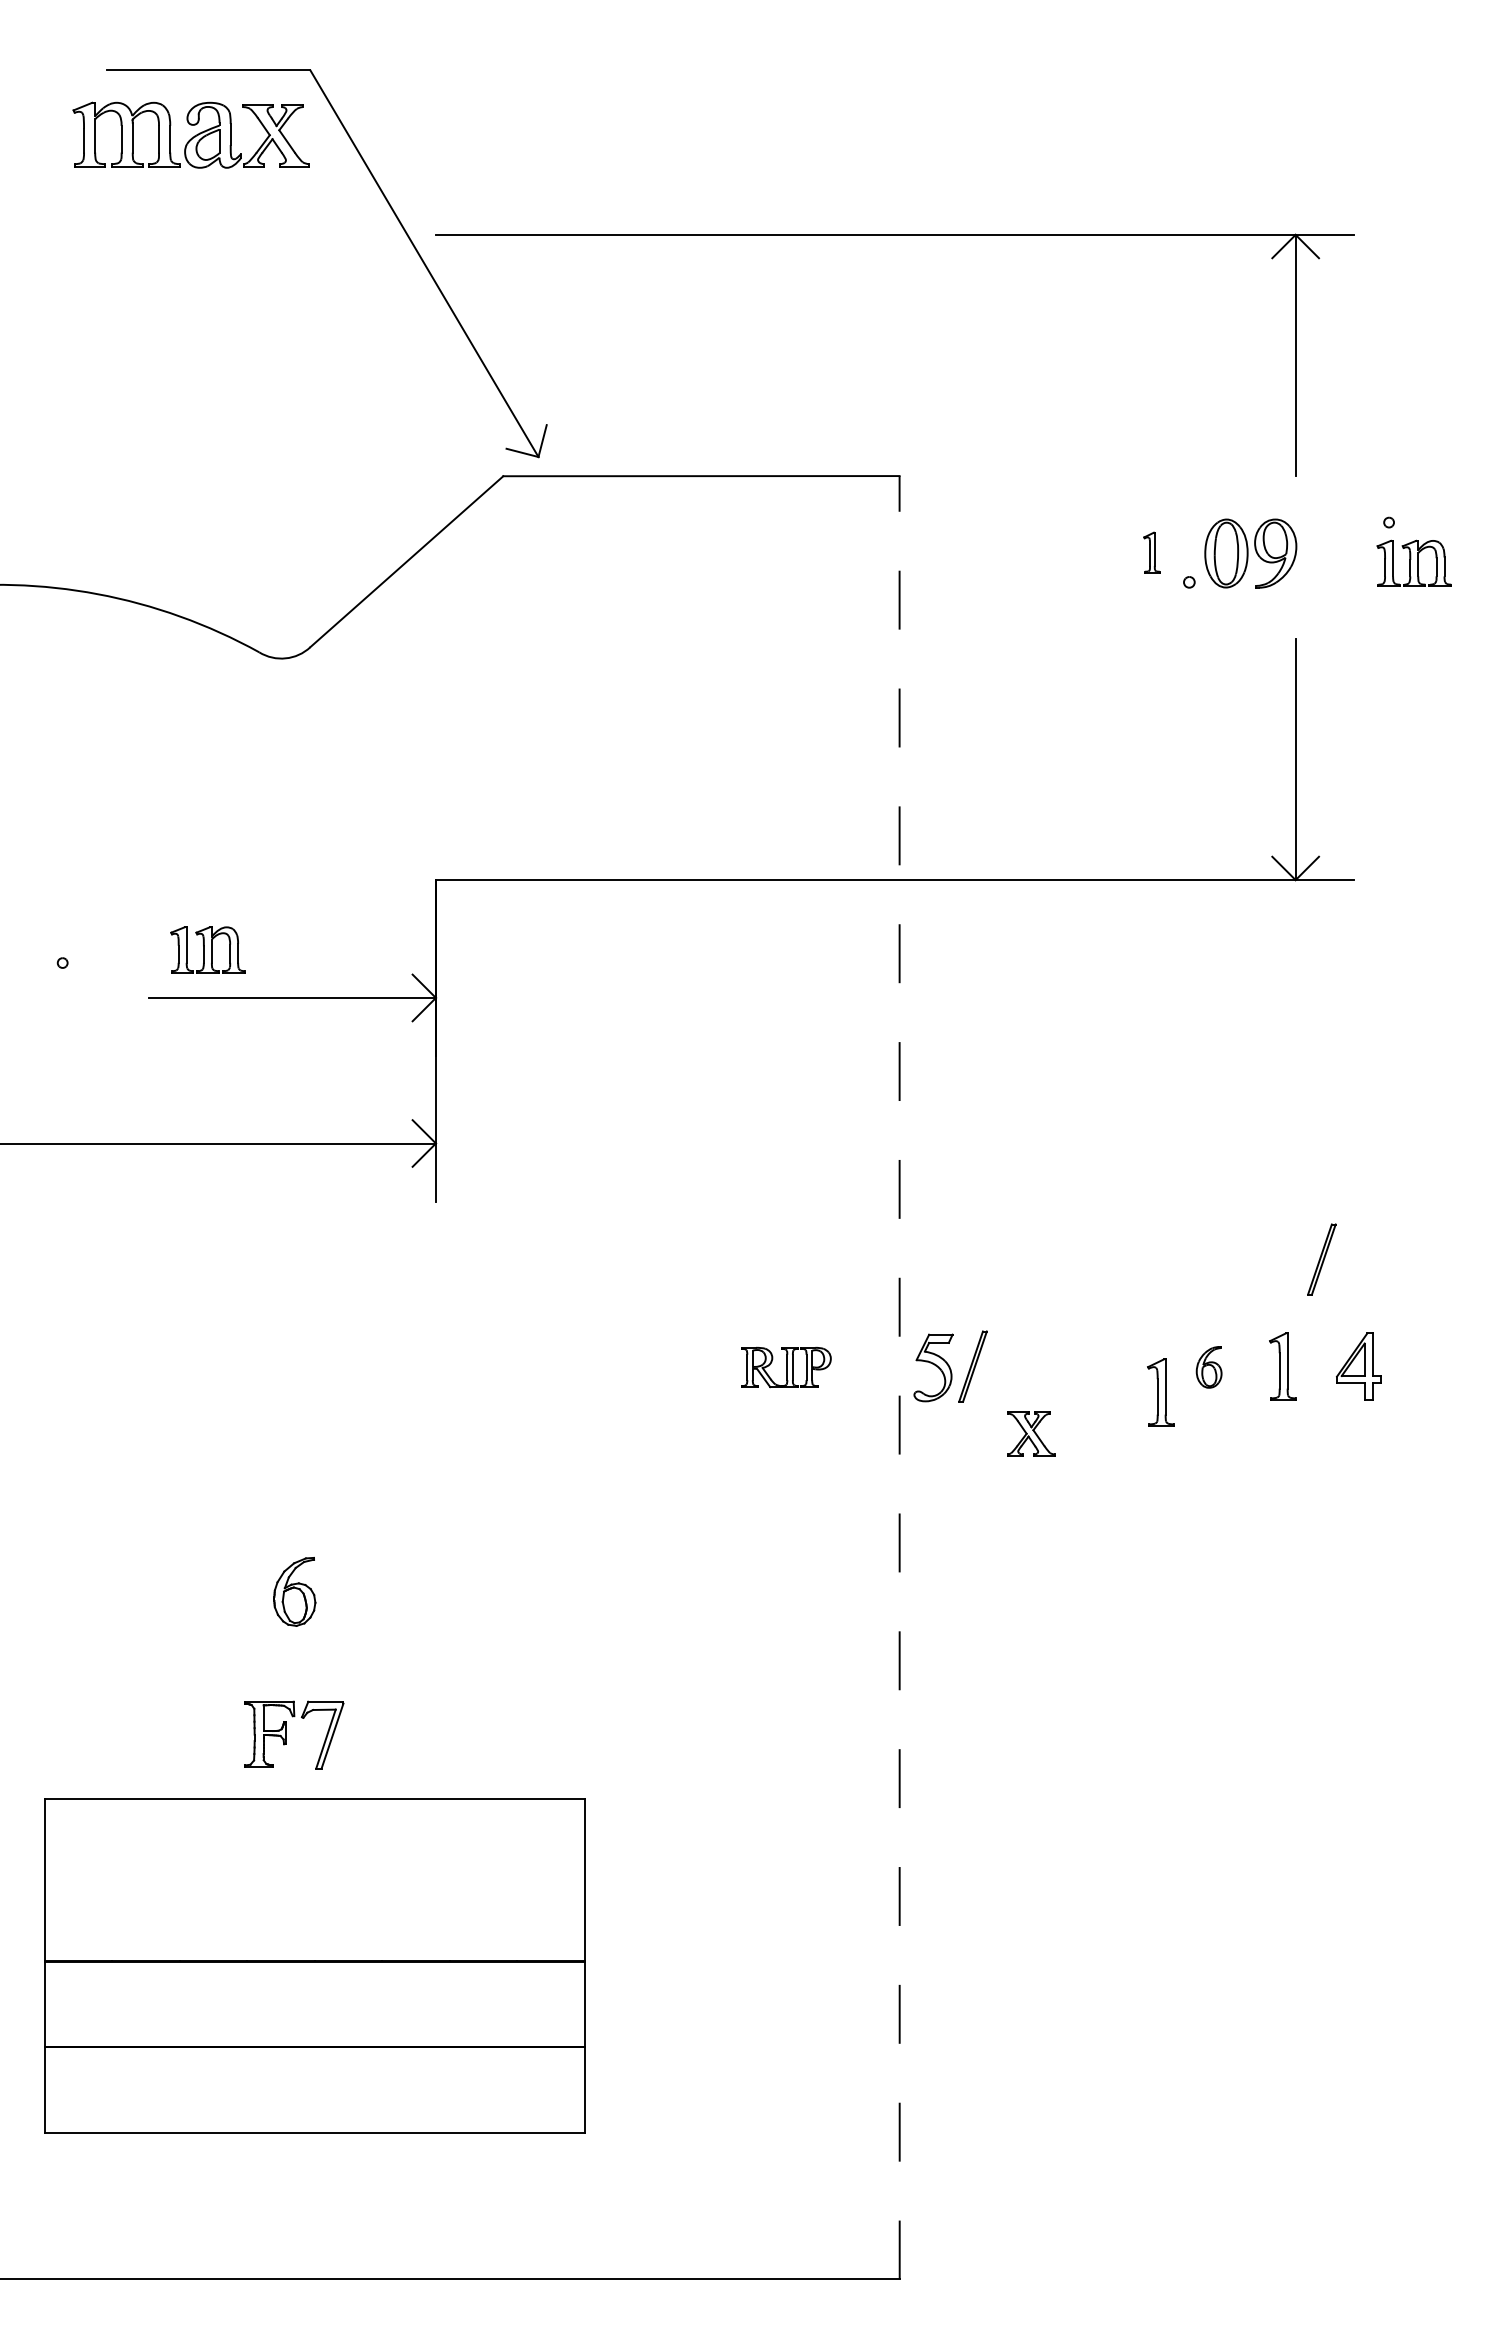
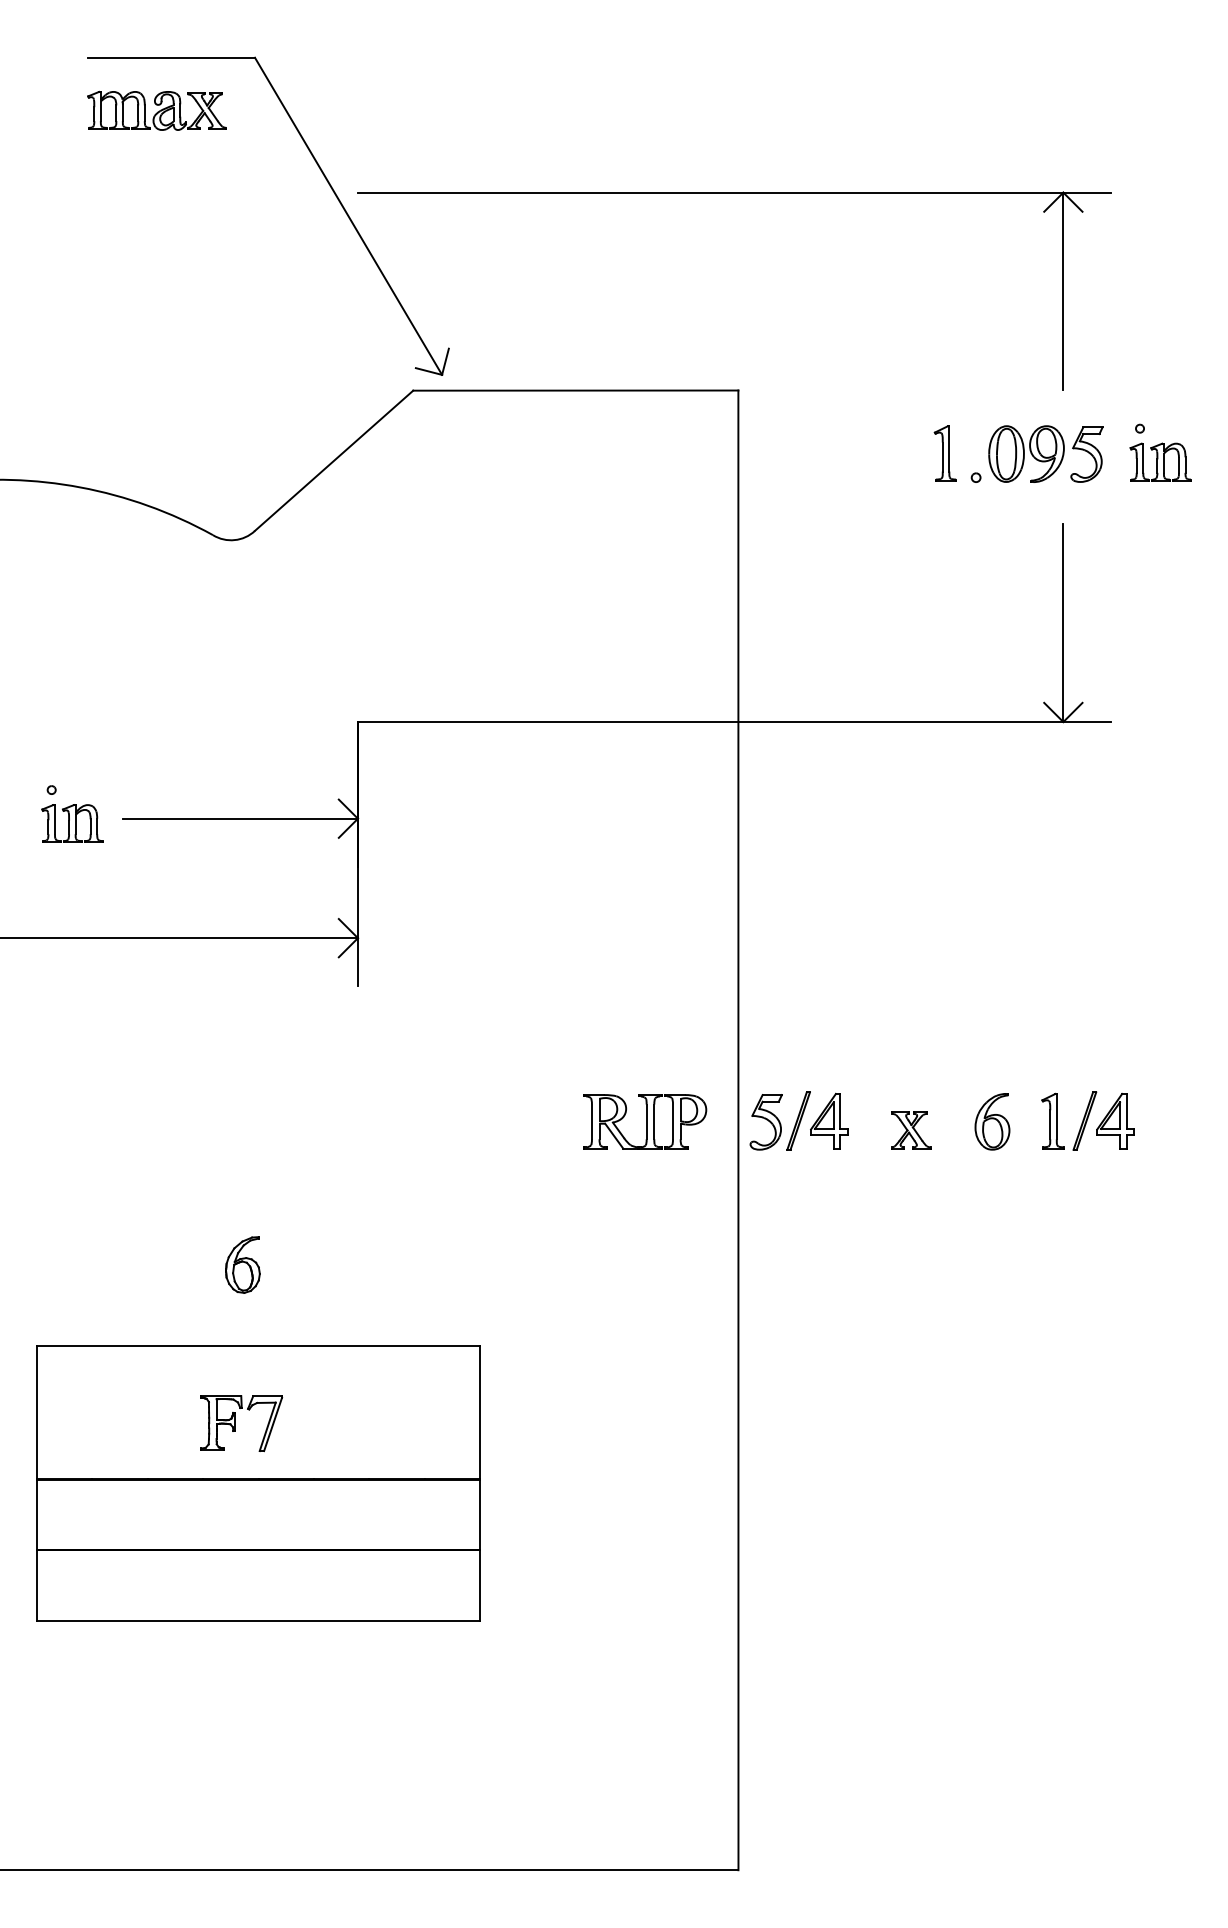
part: (190, 135) -> (156, 111), size x0.71
part: (1151, 552) -> (945, 453), size x1.67
part: (1324, 553) -> (1087, 454), added
part: (207, 949) -> (72, 823), moved
part: (1321, 1259) -> (1084, 1121), moved
part: (1010, 1366) -> (829, 1121), added
part: (786, 1367) -> (645, 1121), size x1.67
part: (1208, 1367) -> (991, 1121), size x1.67
line: (899, 1377) -> (738, 1130), dashed -> solid
part: (1160, 1392) -> (952, 1142), removed
part: (1031, 1433) -> (911, 1130), moved
part: (294, 1591) -> (242, 1264), moved
part: (314, 1965) -> (258, 1482), moved

